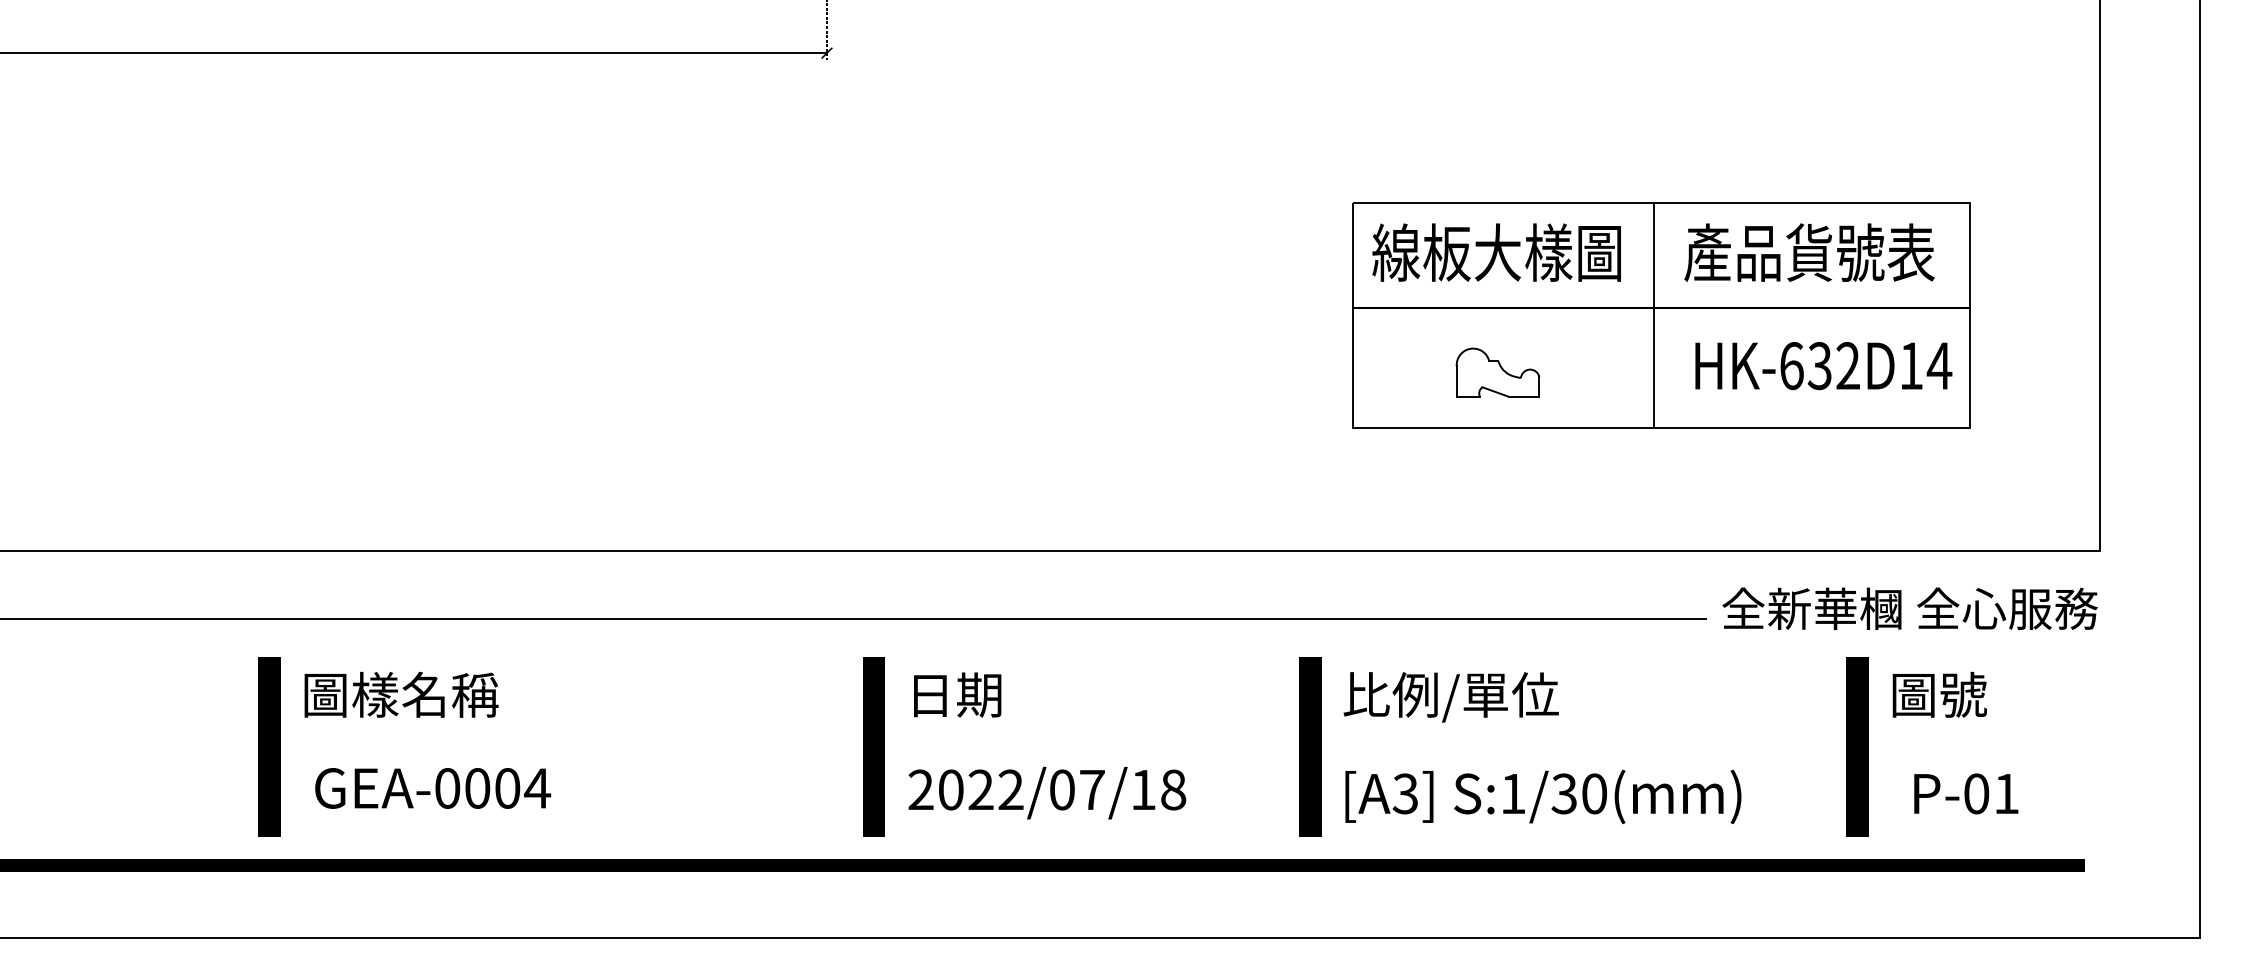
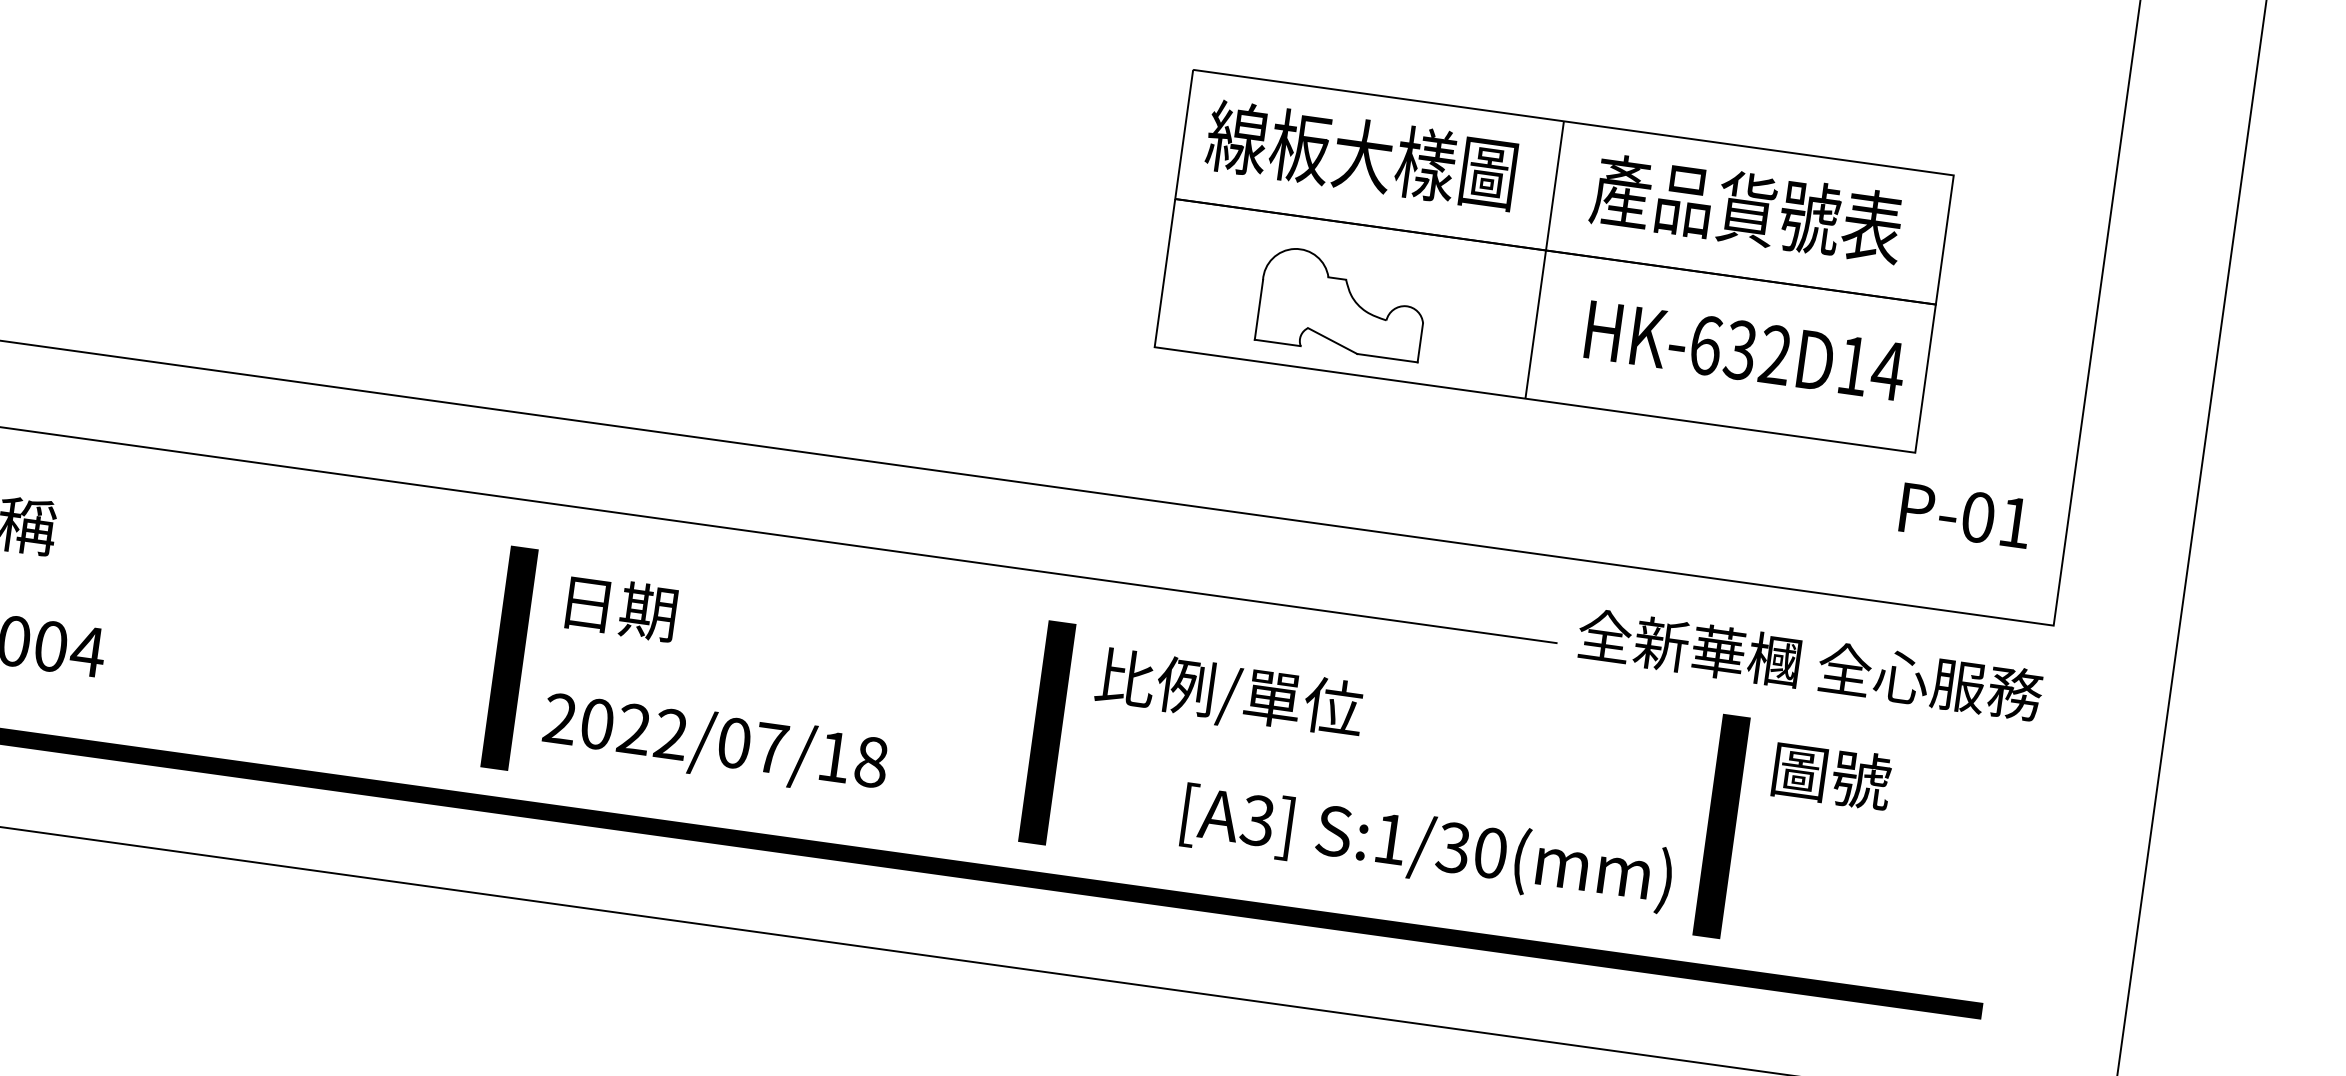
part: (1497, 372) -> (1342, 303), size x1.6
text: (1966, 793) -> (1965, 515), moved
text: (1543, 796) -> (1427, 847), moved

